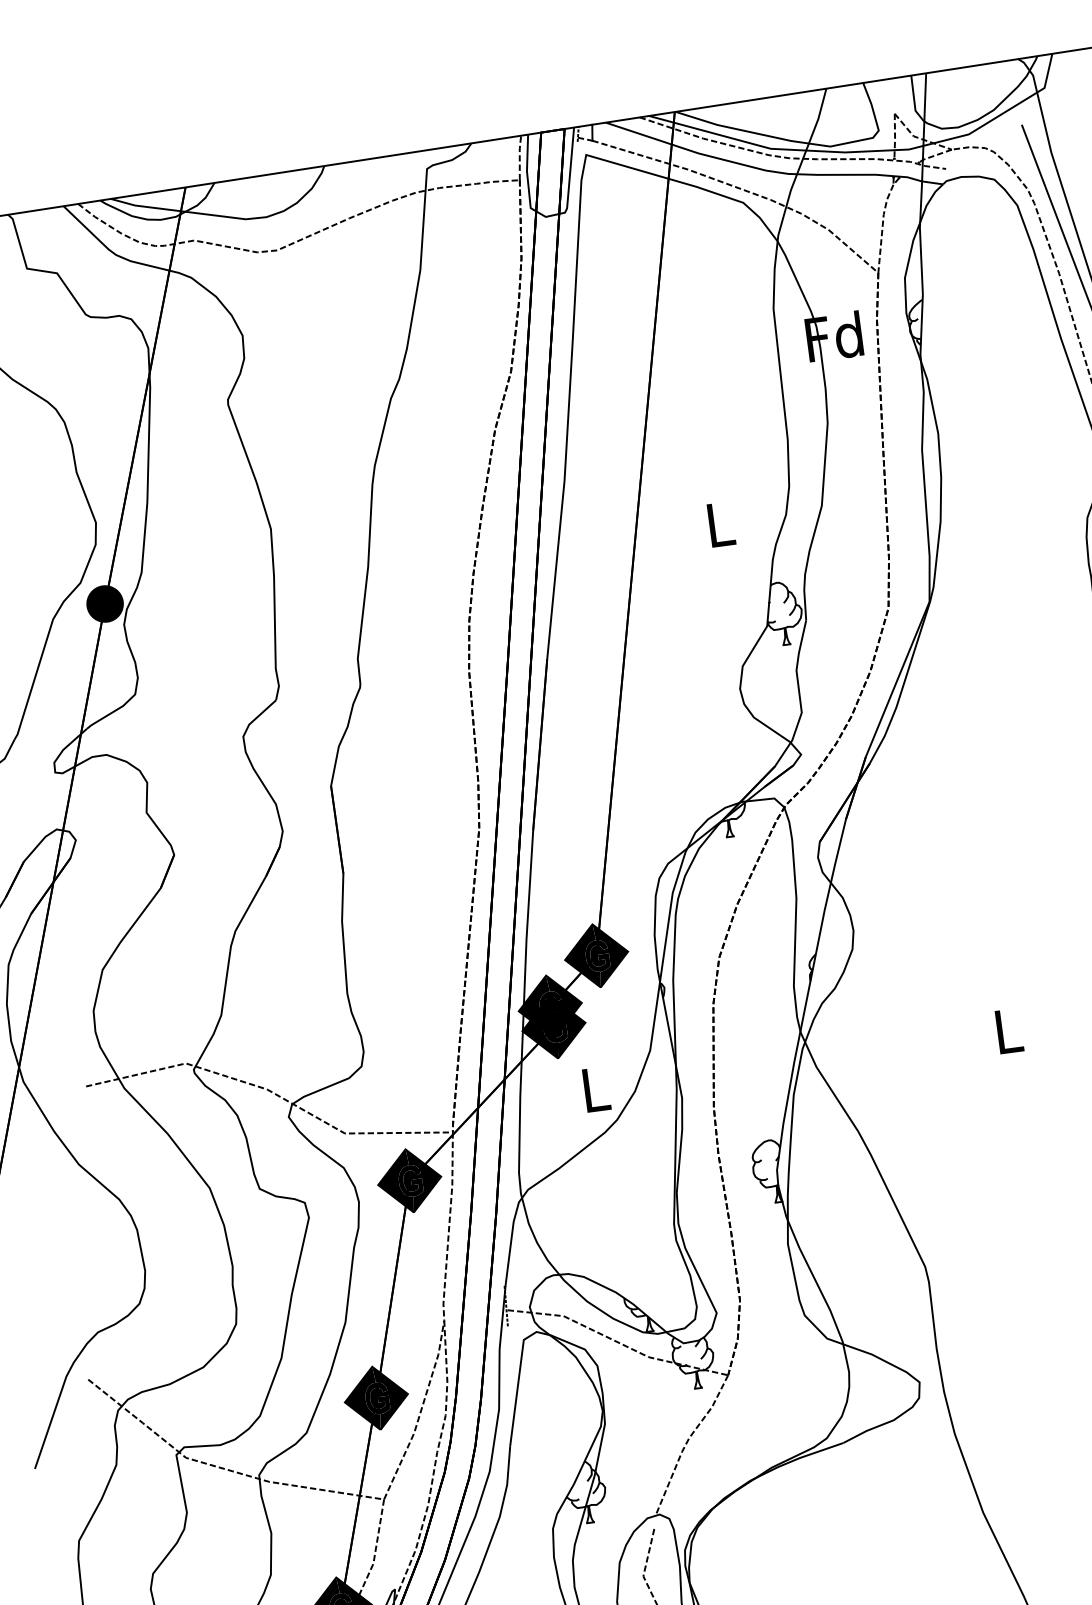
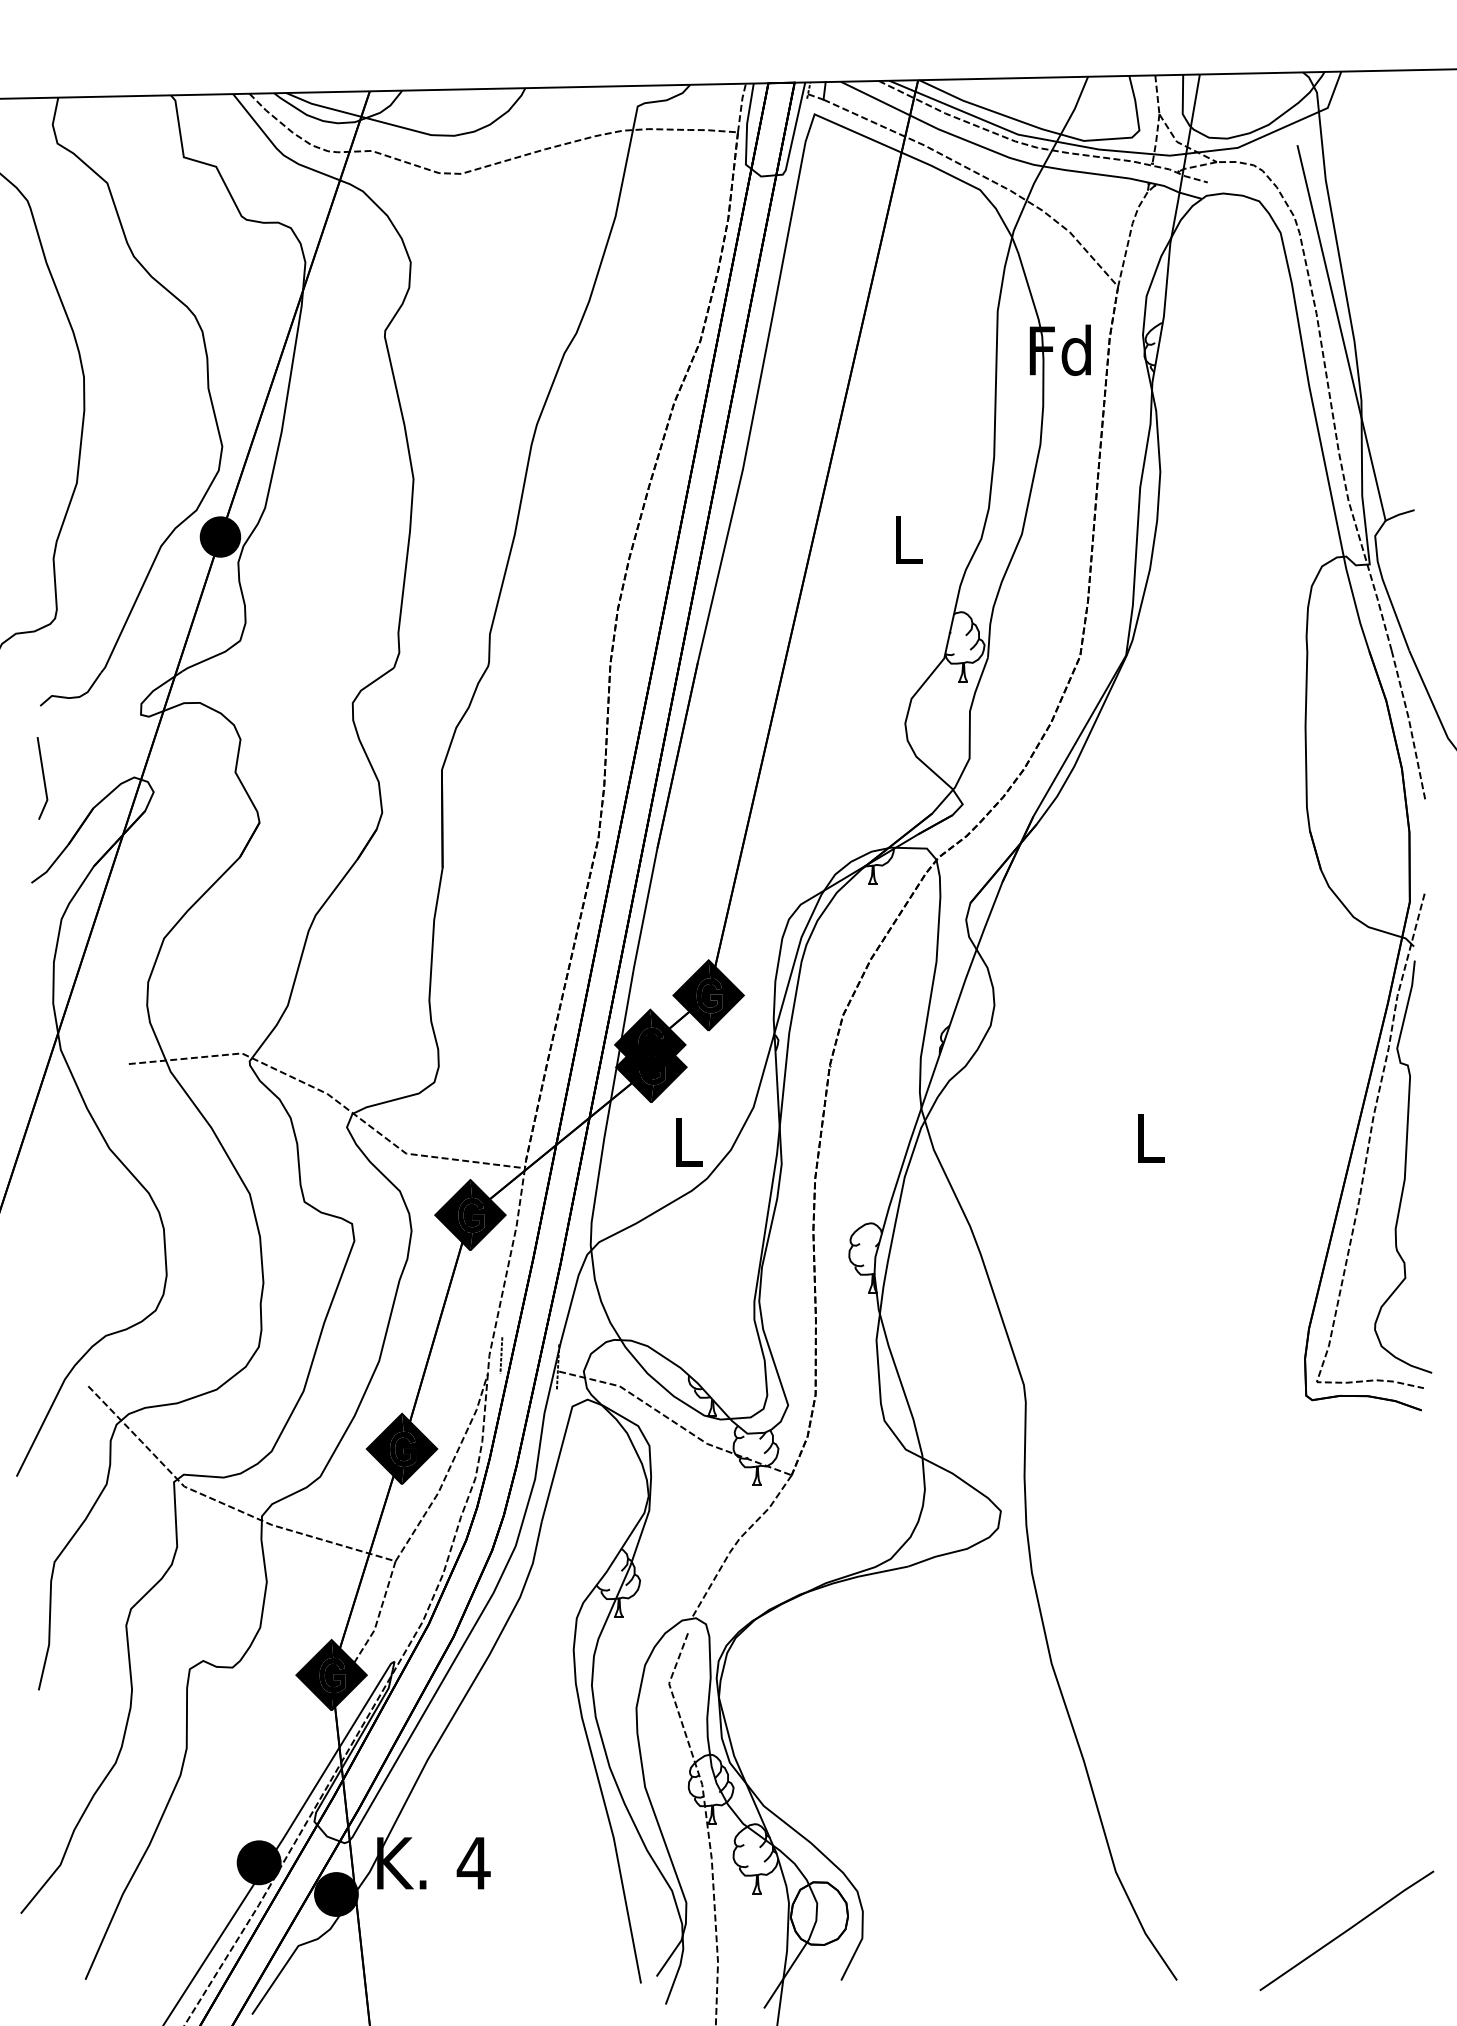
line: (890, 96) -> (1157, 94), added
line: (454, 1302) -> (501, 1355), added

